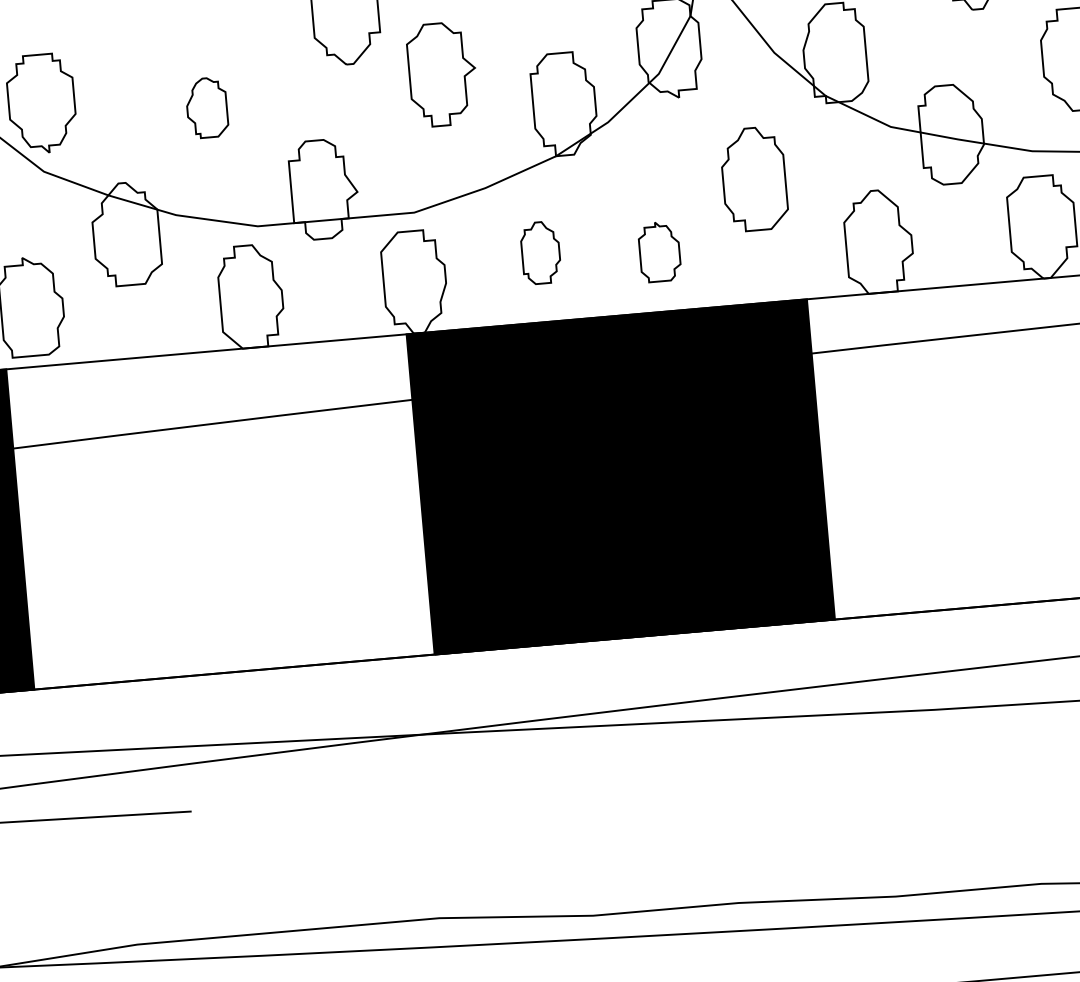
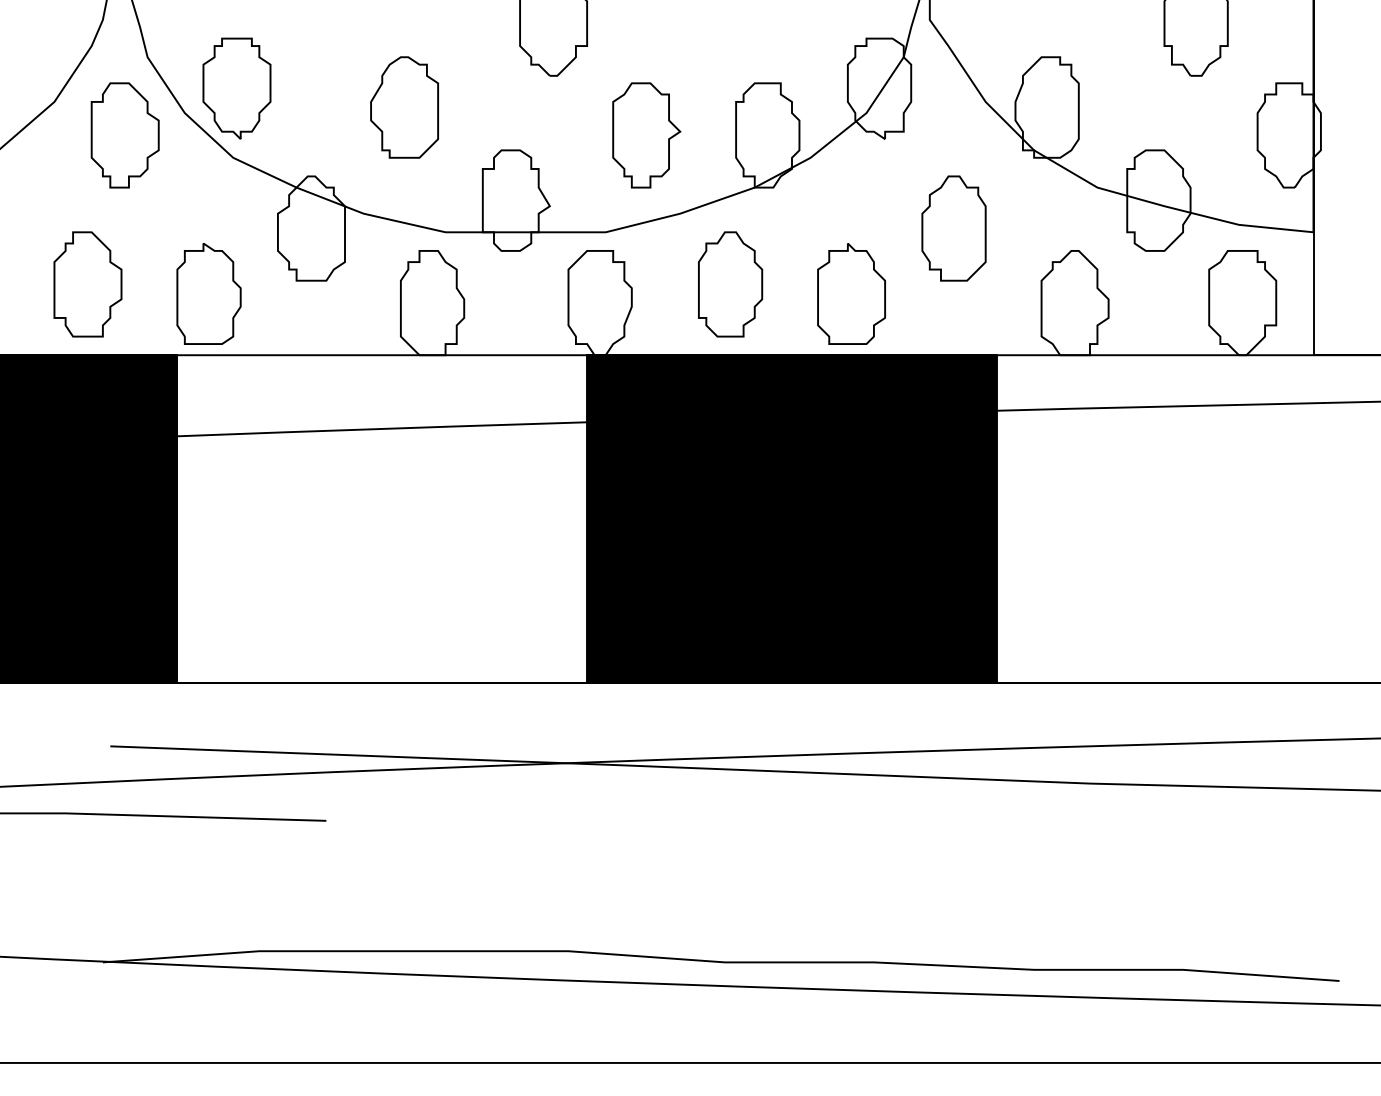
part: (442, 74) -> (646, 135), moved
part: (207, 107) -> (404, 107), size x1.67
part: (659, 251) -> (851, 293), size x1.67
part: (540, 252) -> (730, 284), size x1.67

